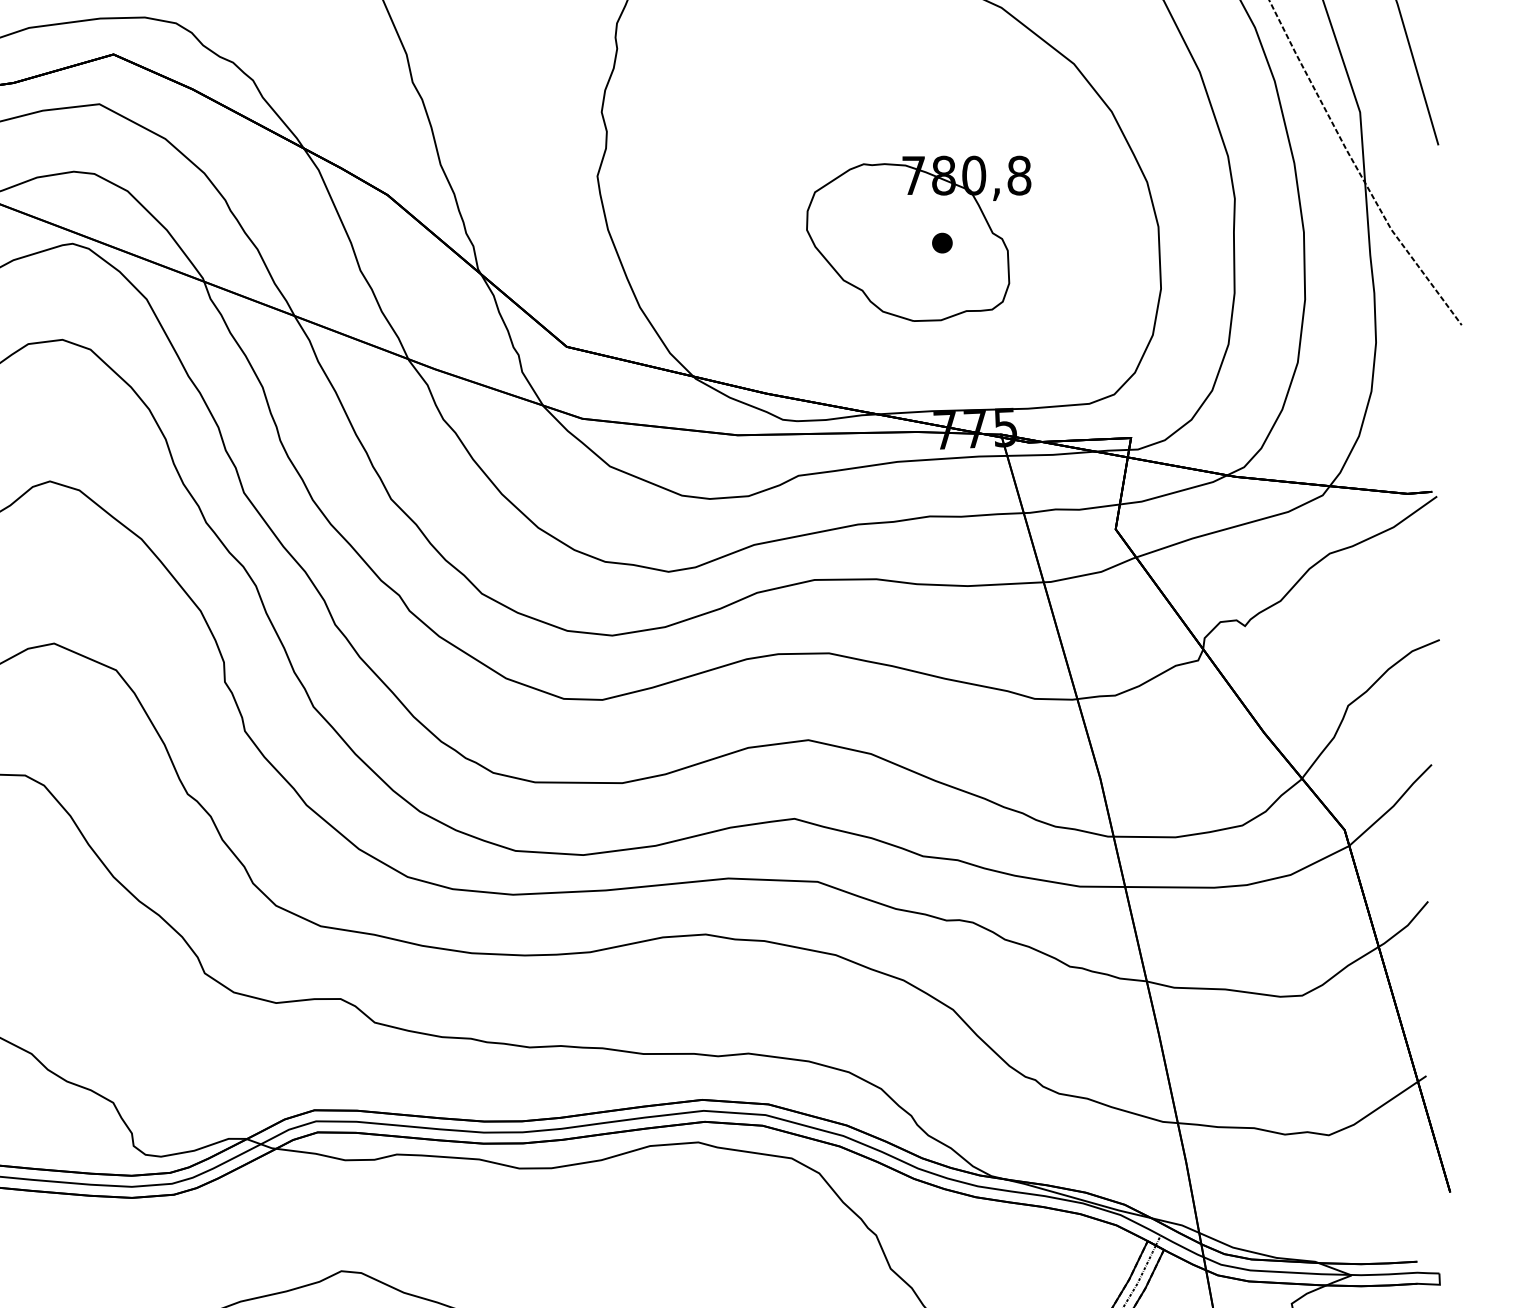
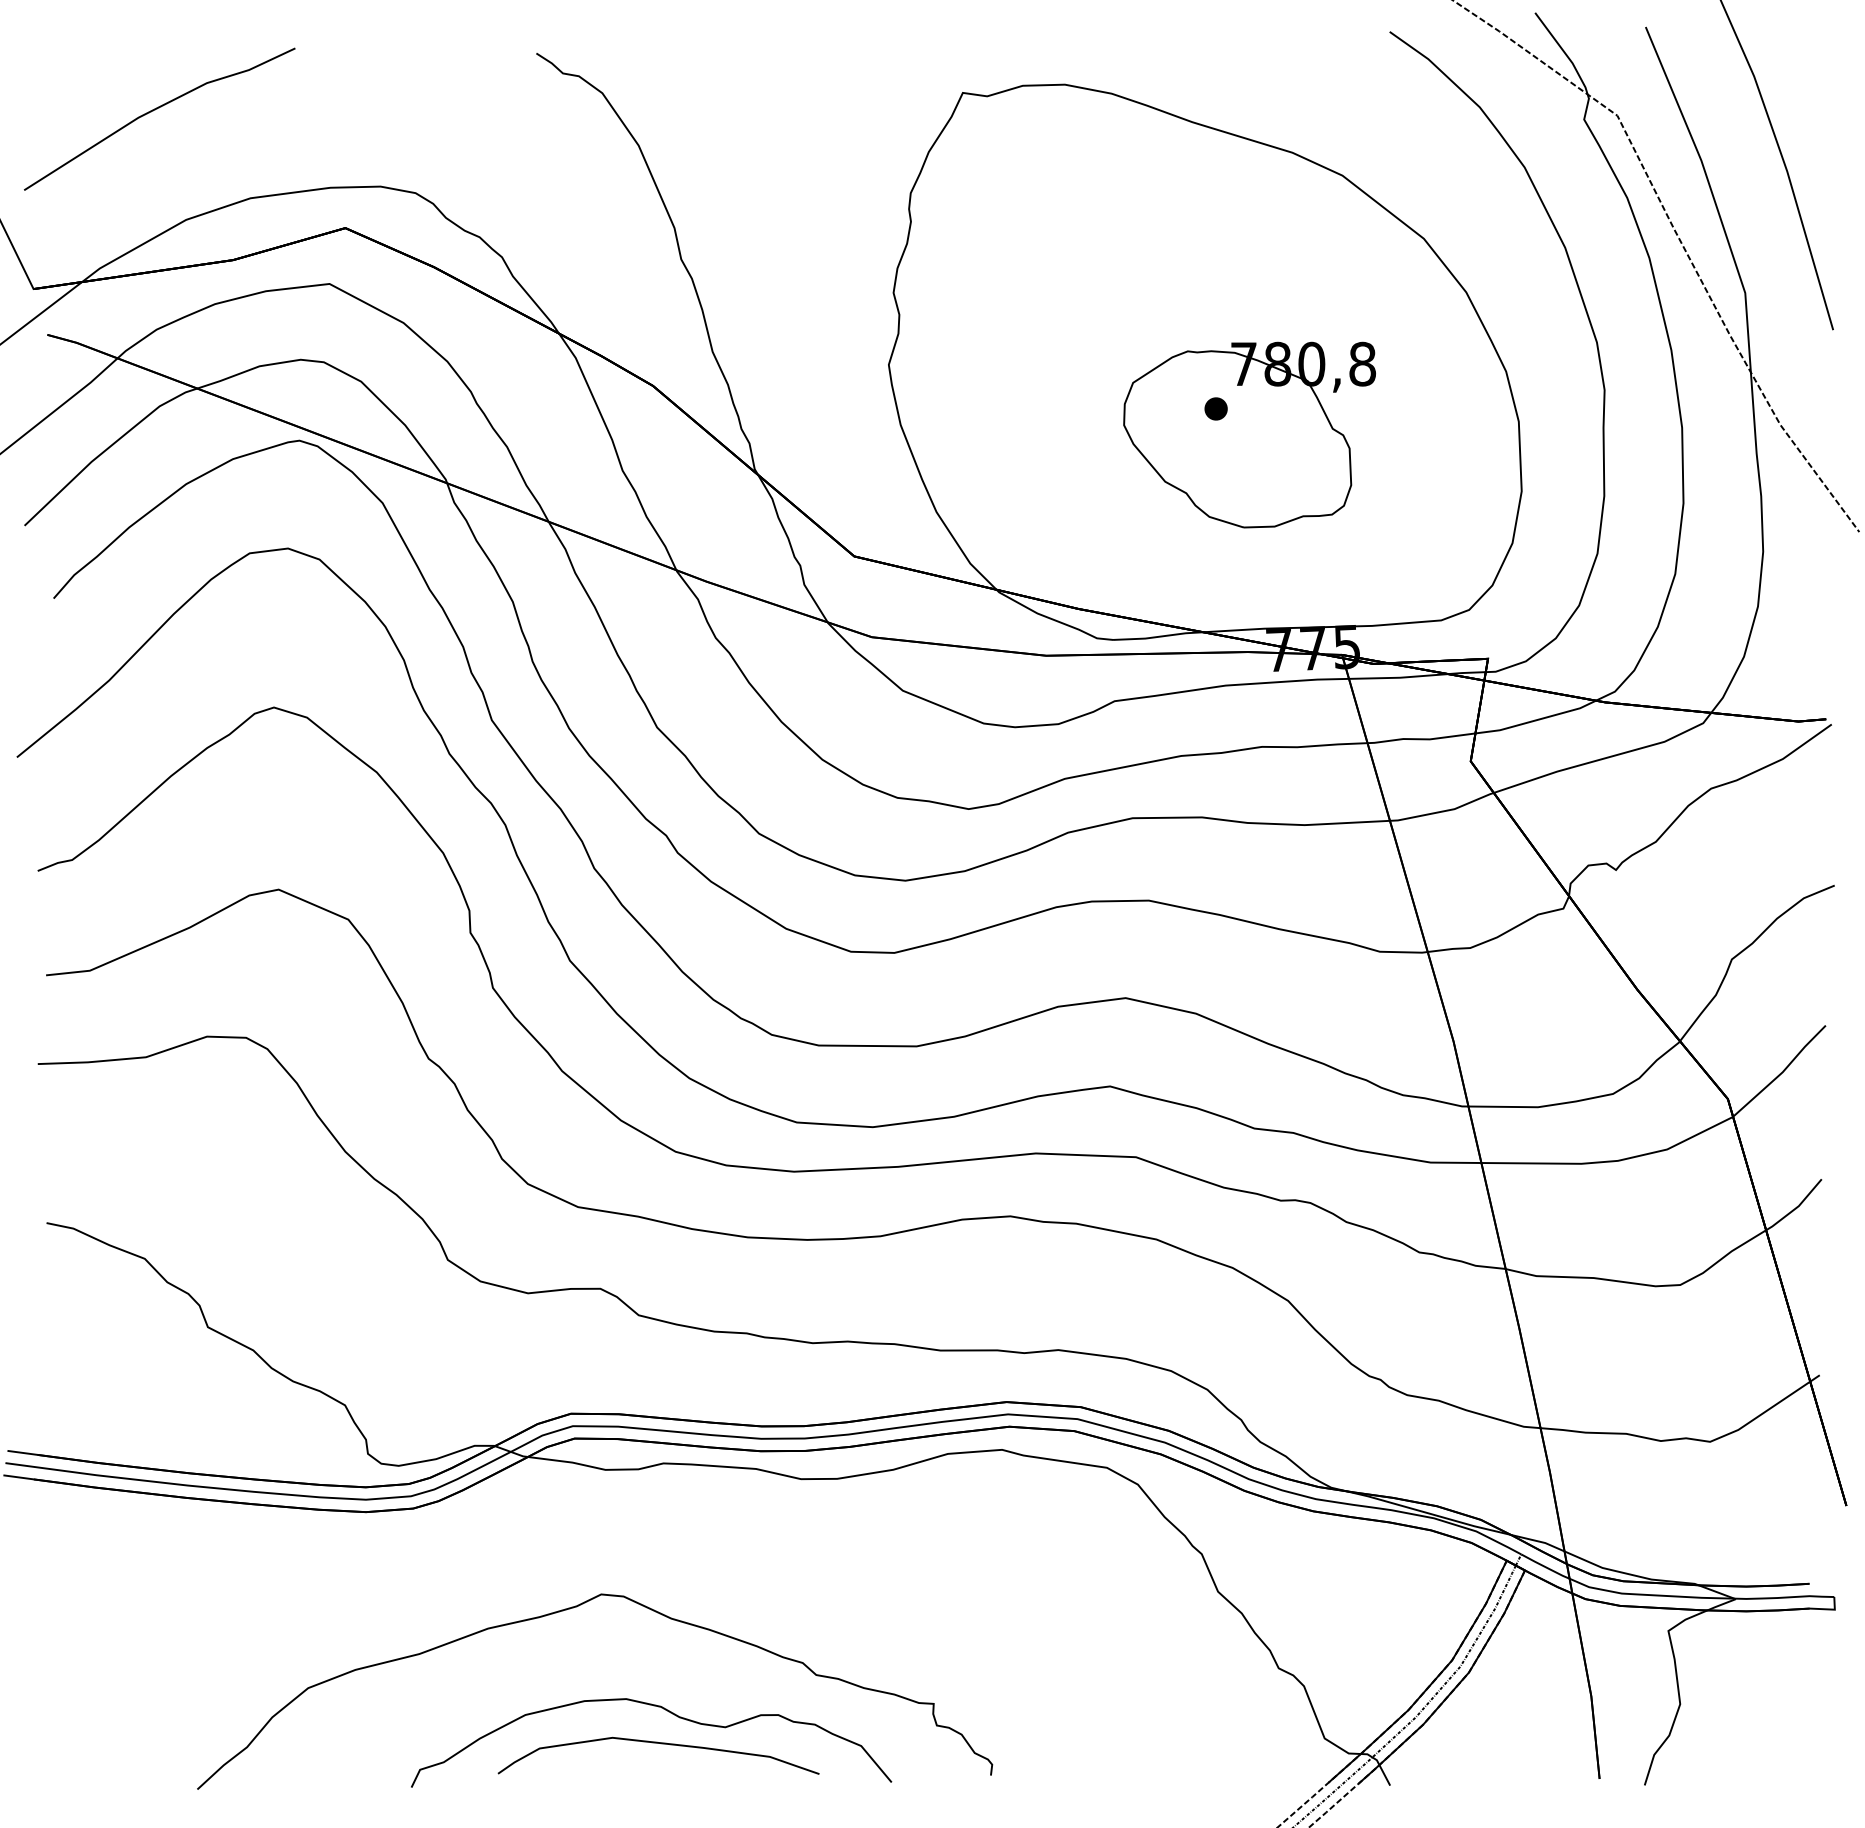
part: (941, 242) -> (1215, 408), moved

